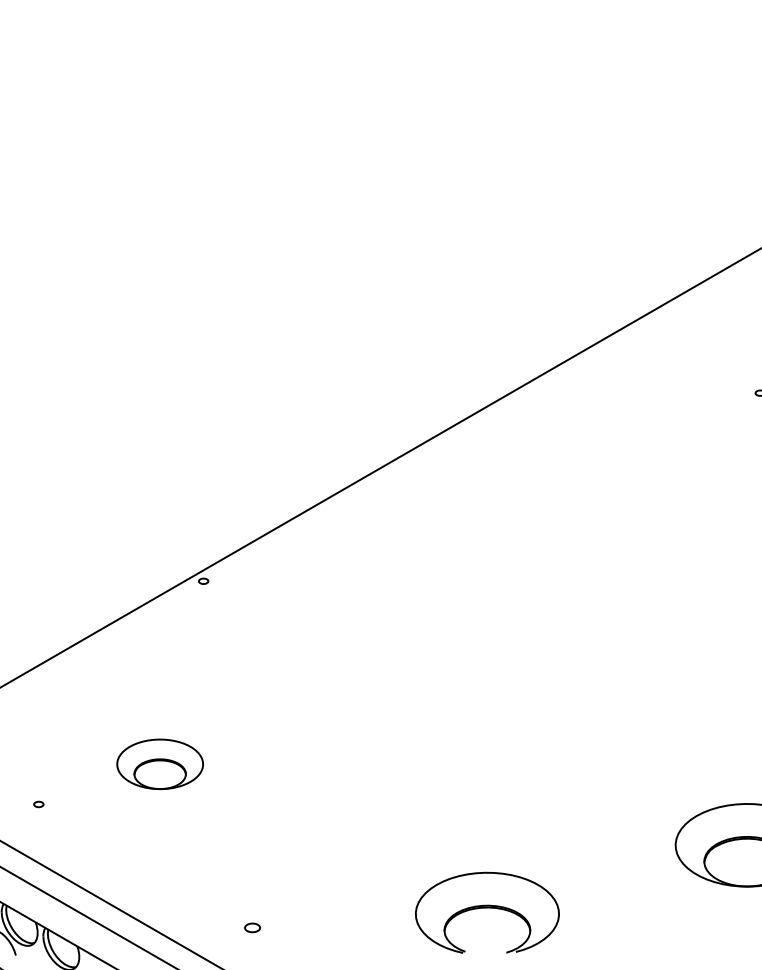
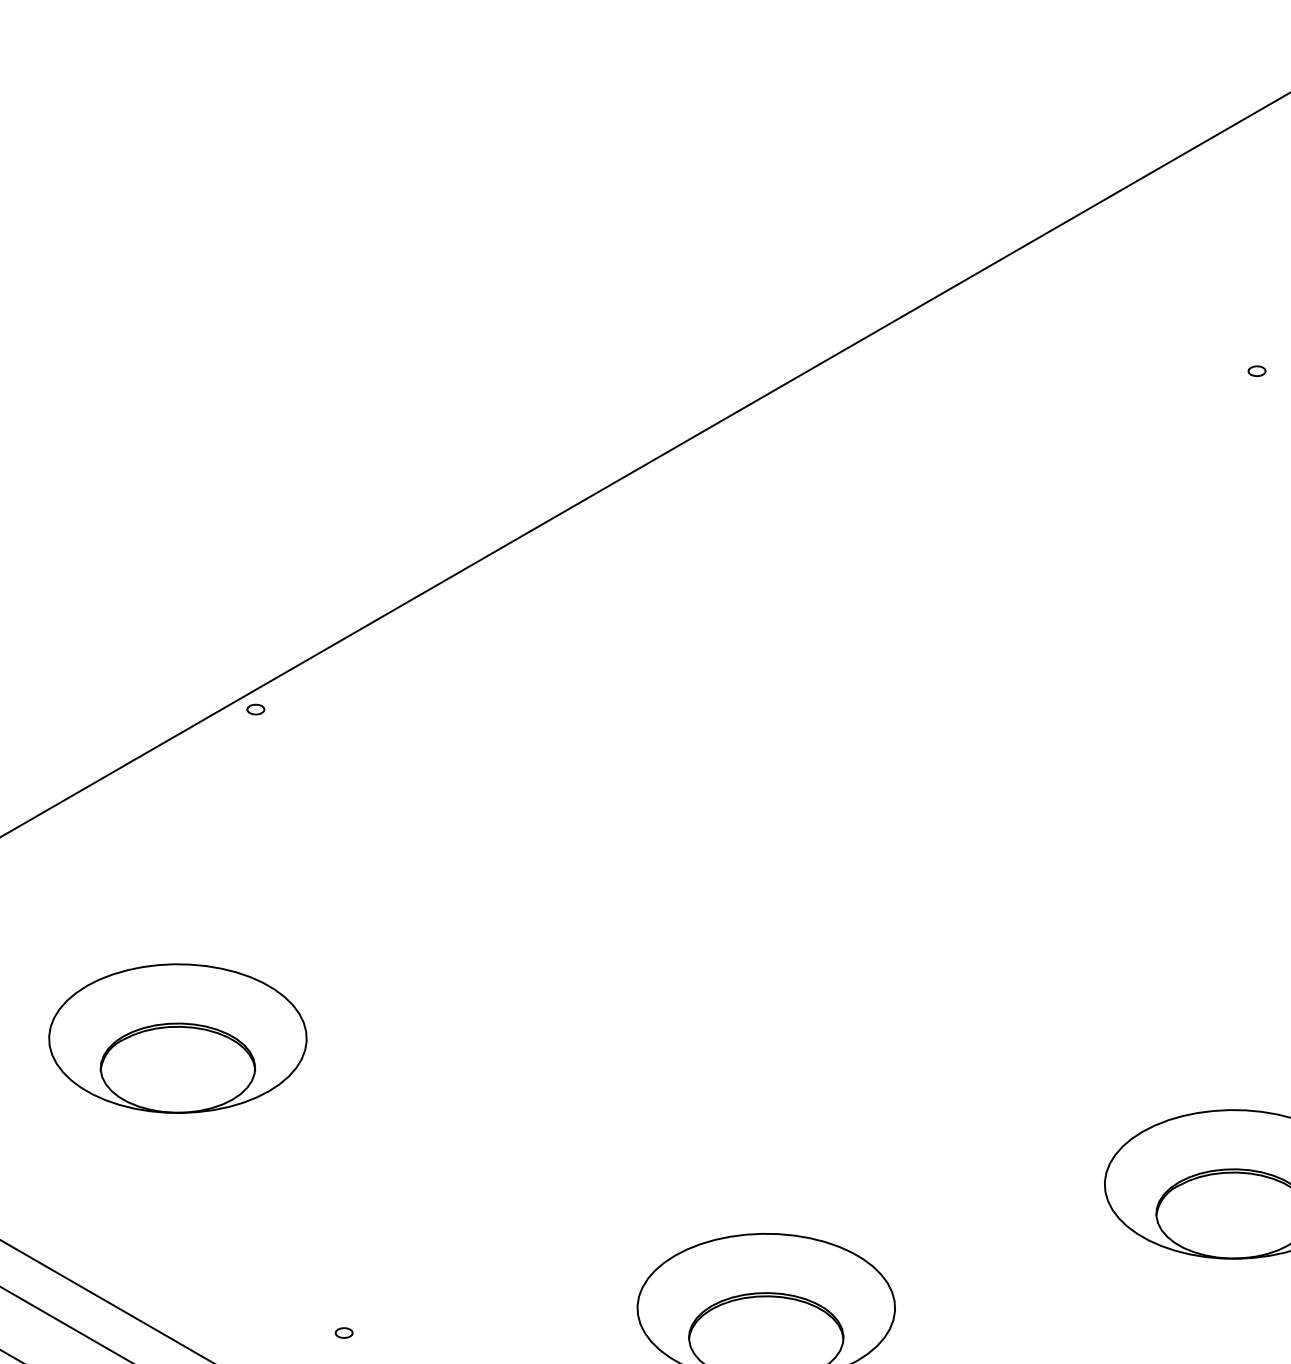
part: (159, 764) -> (176, 1039), size x1.67
part: (252, 927) -> (343, 1332), size x0.62

